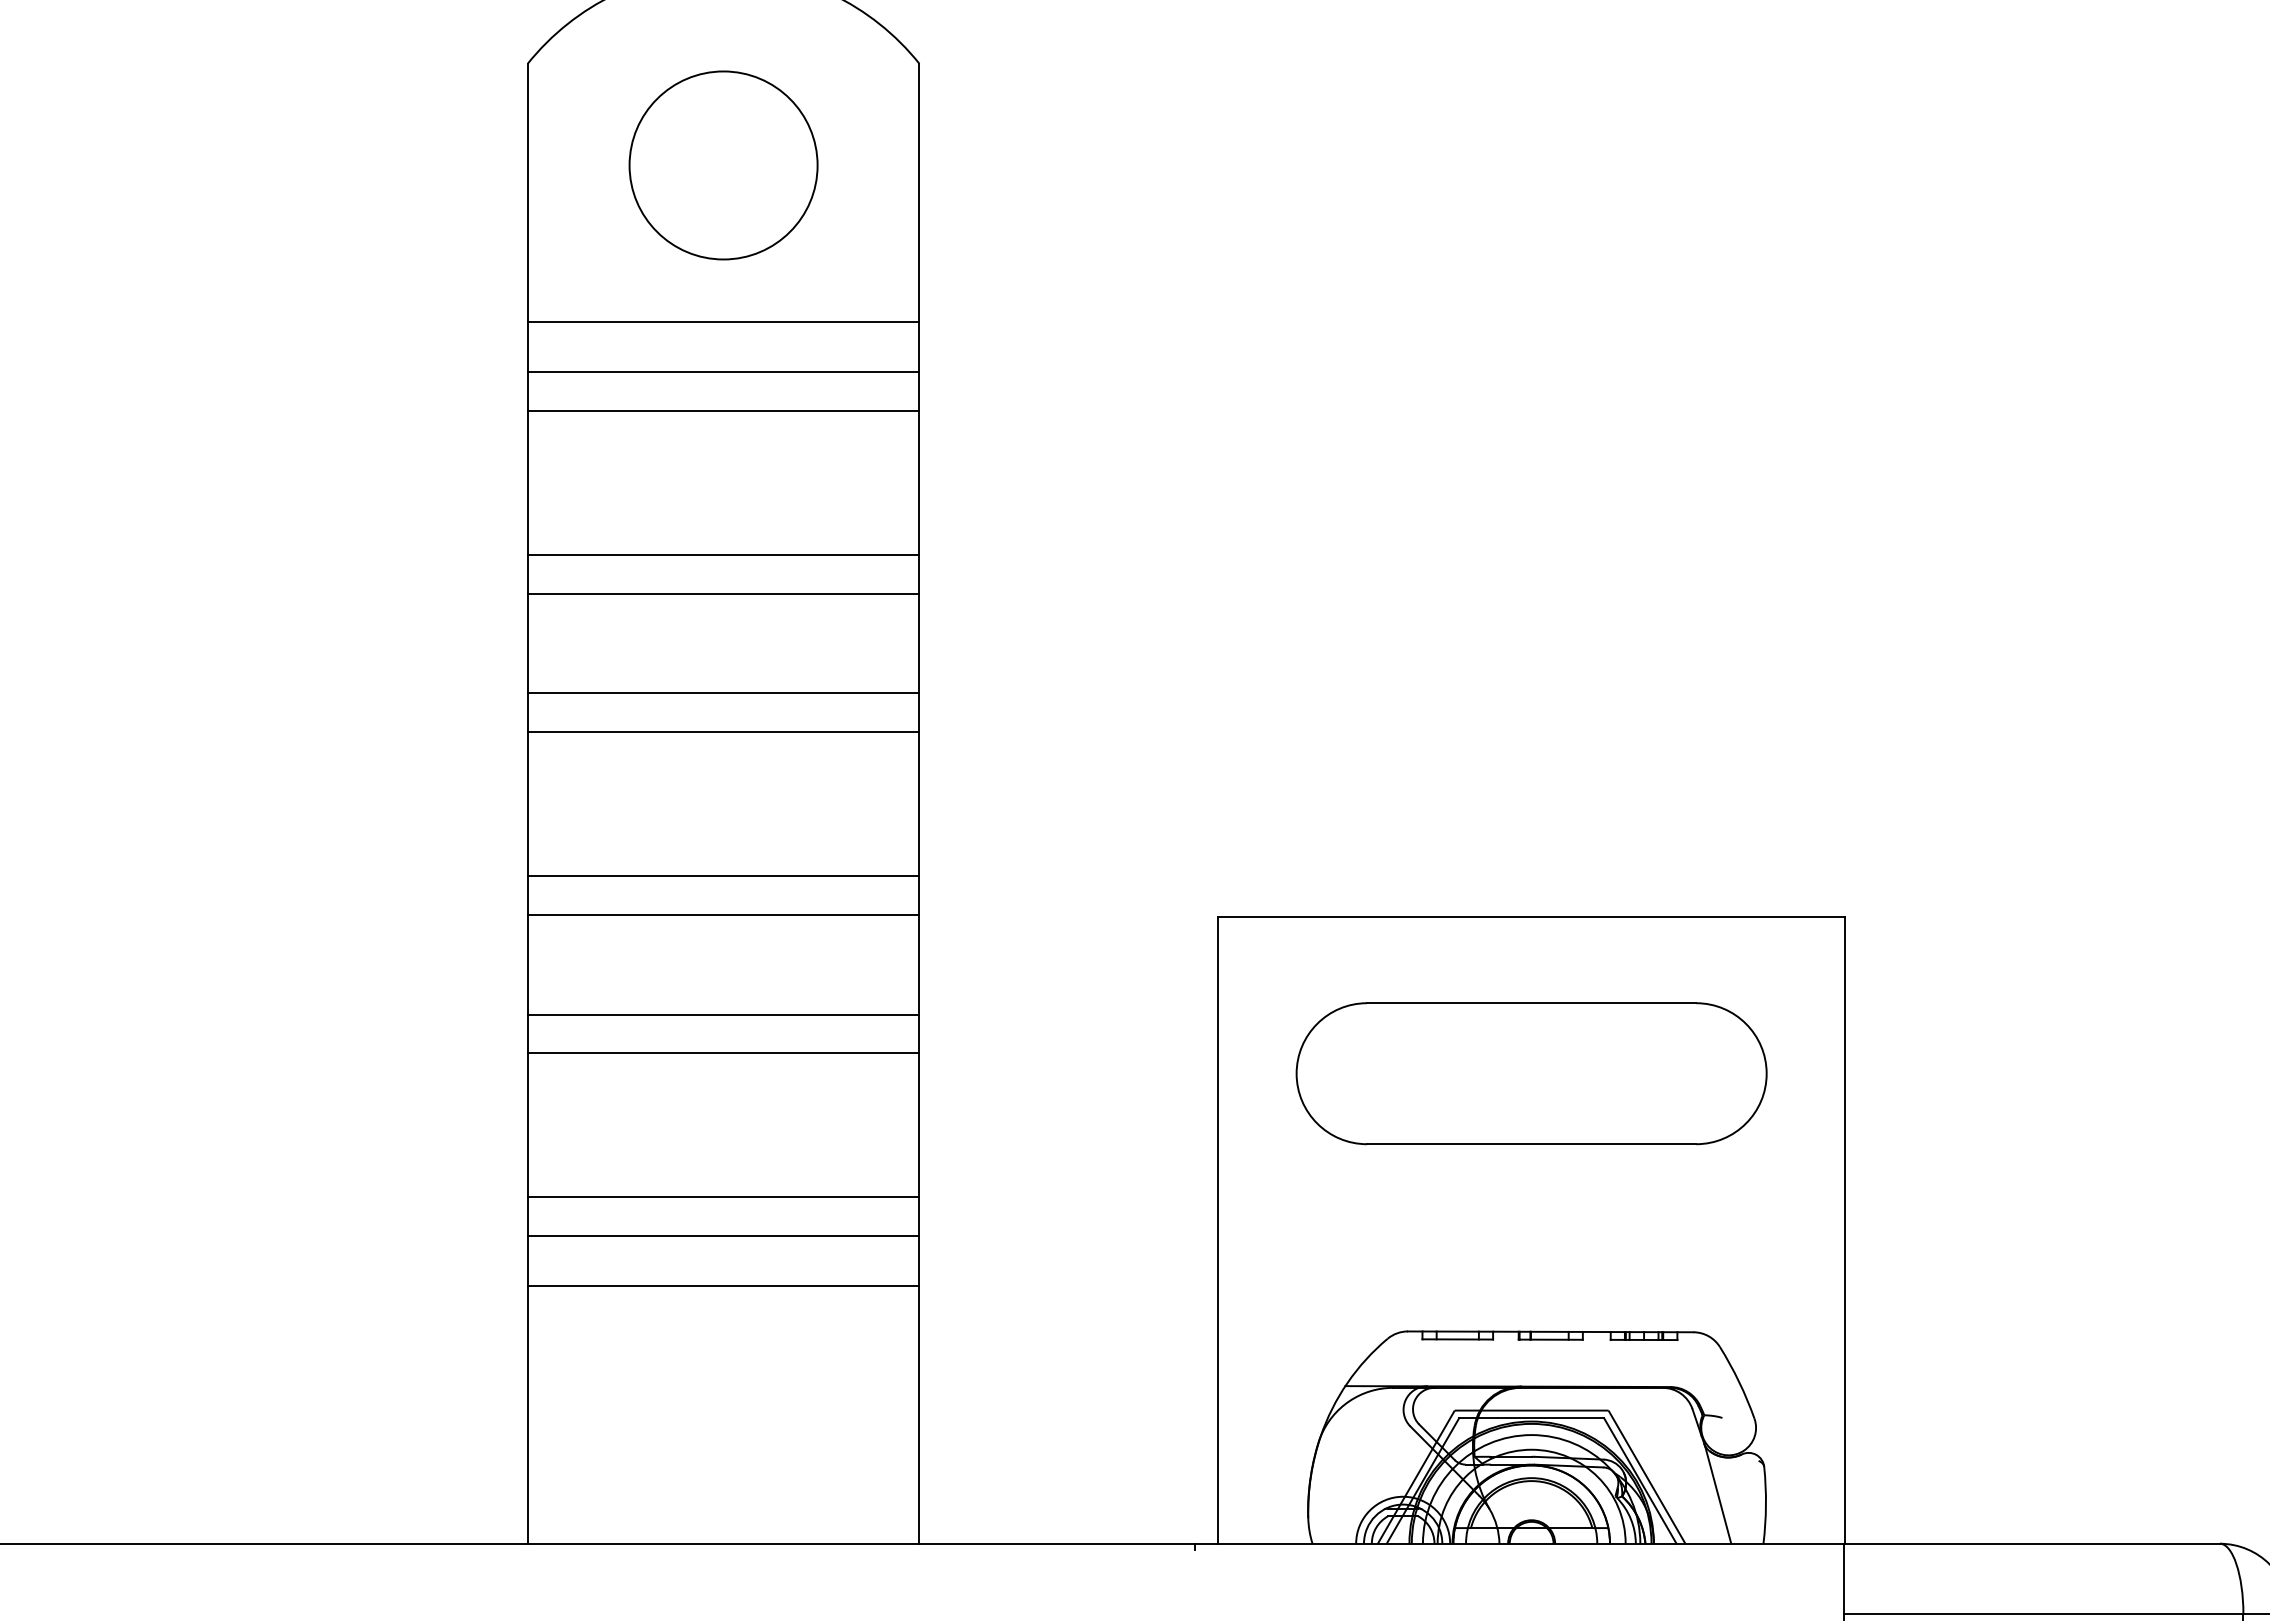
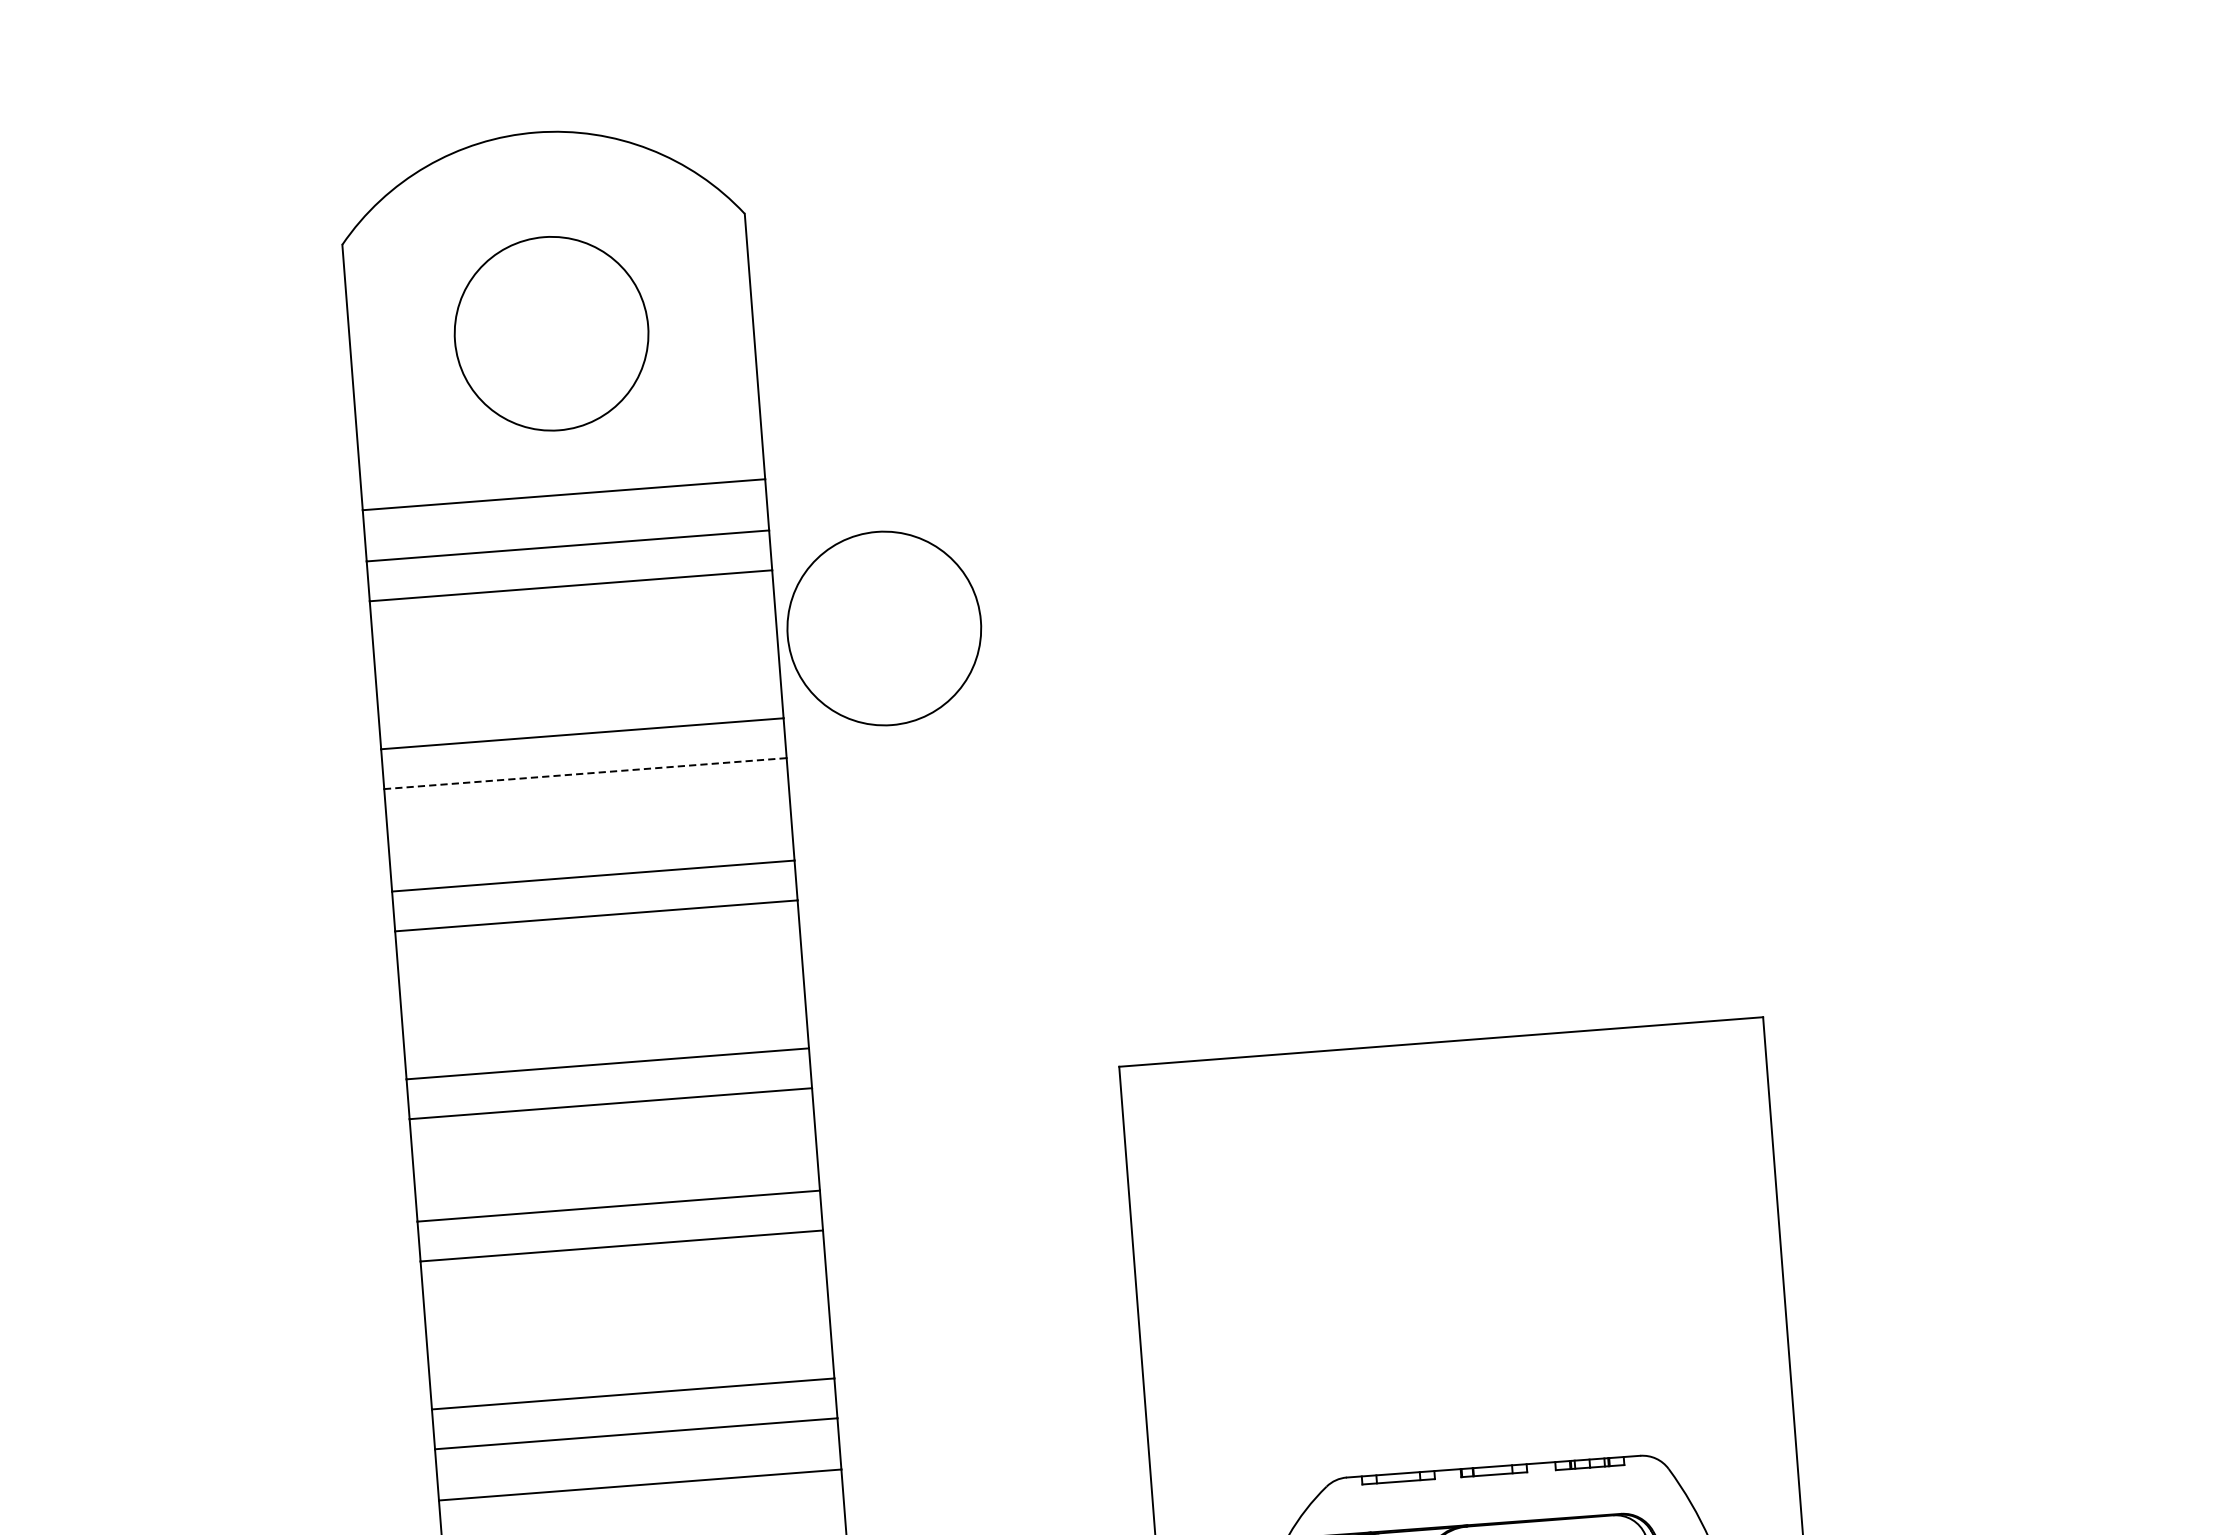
circle: (1023, 475) -> (884, 628), added
line: (723, 593) -> (585, 773), solid -> dashed
part: (1531, 1073) -> (1453, 1202), removed

